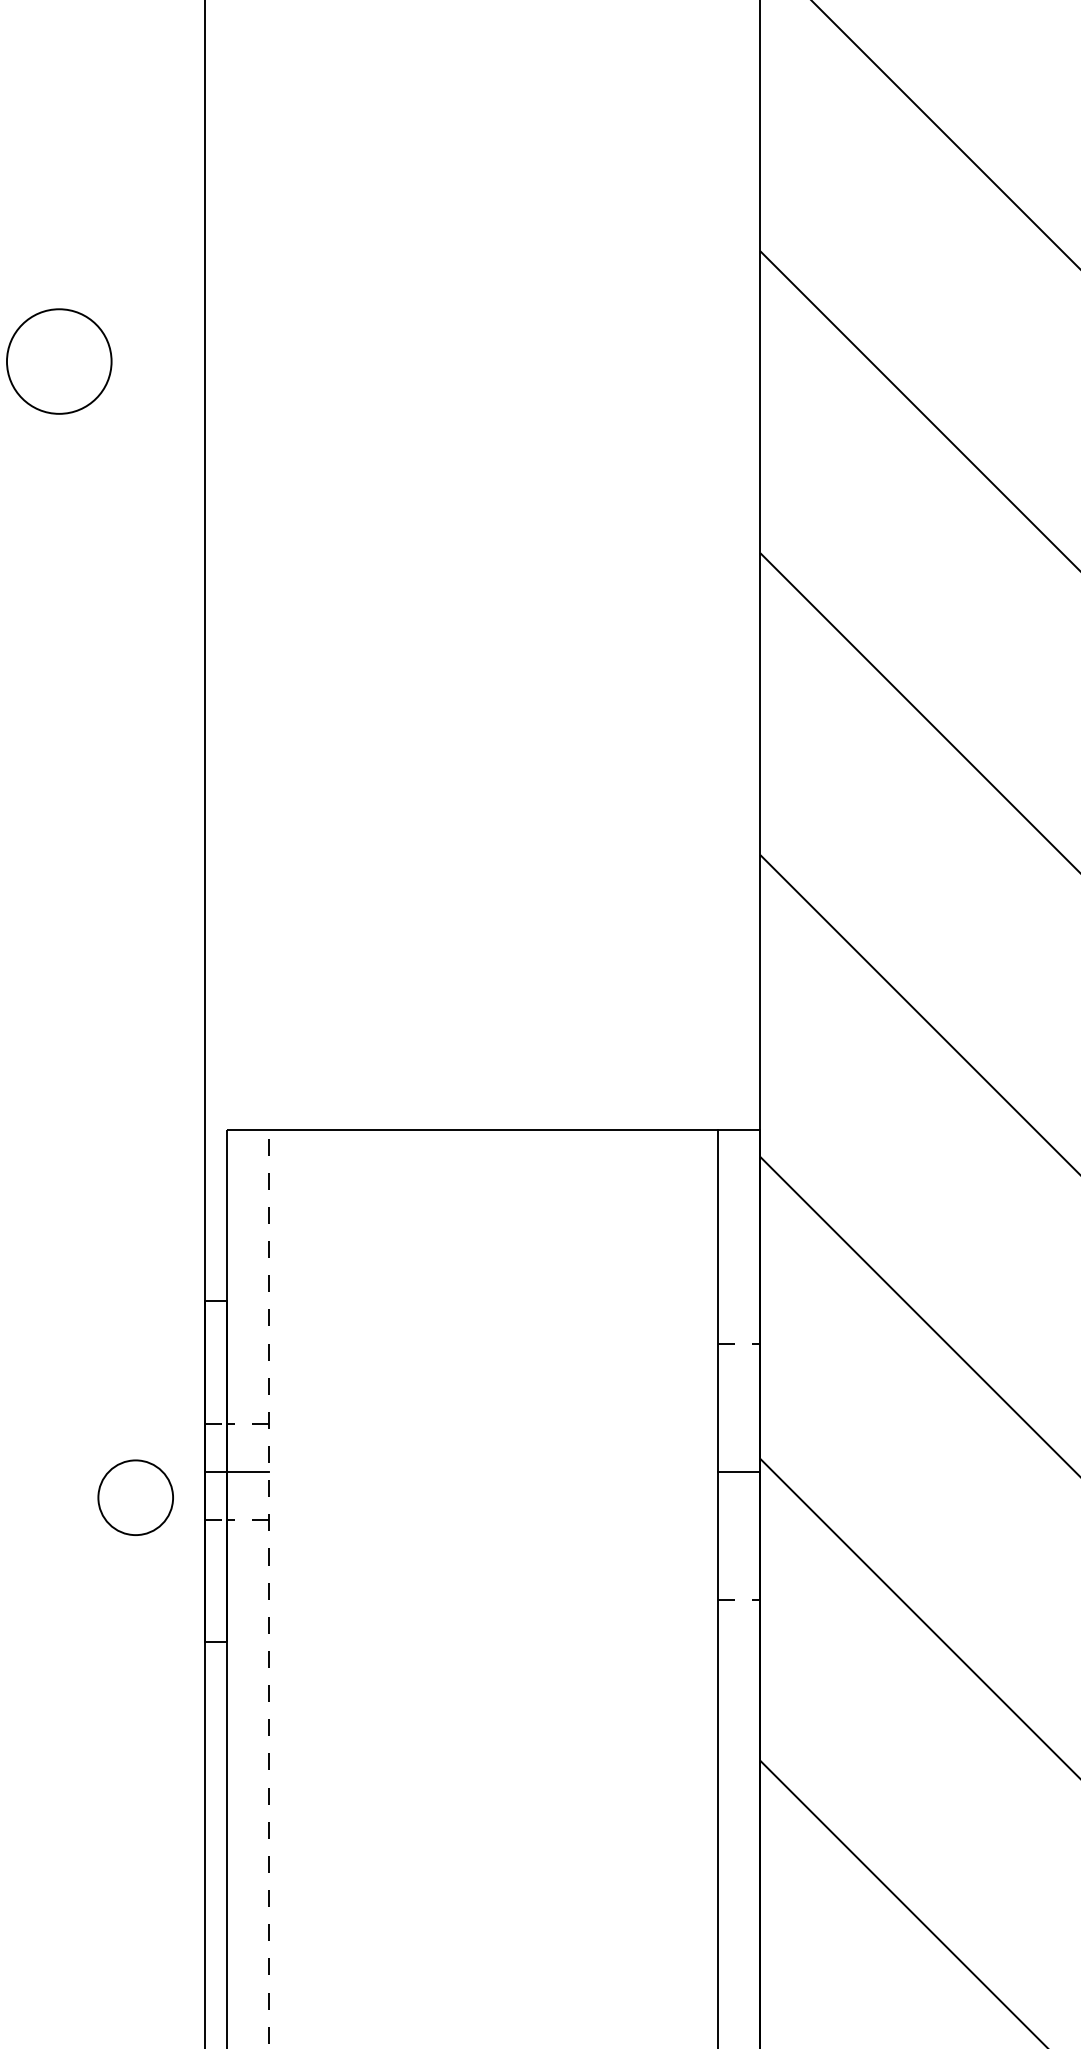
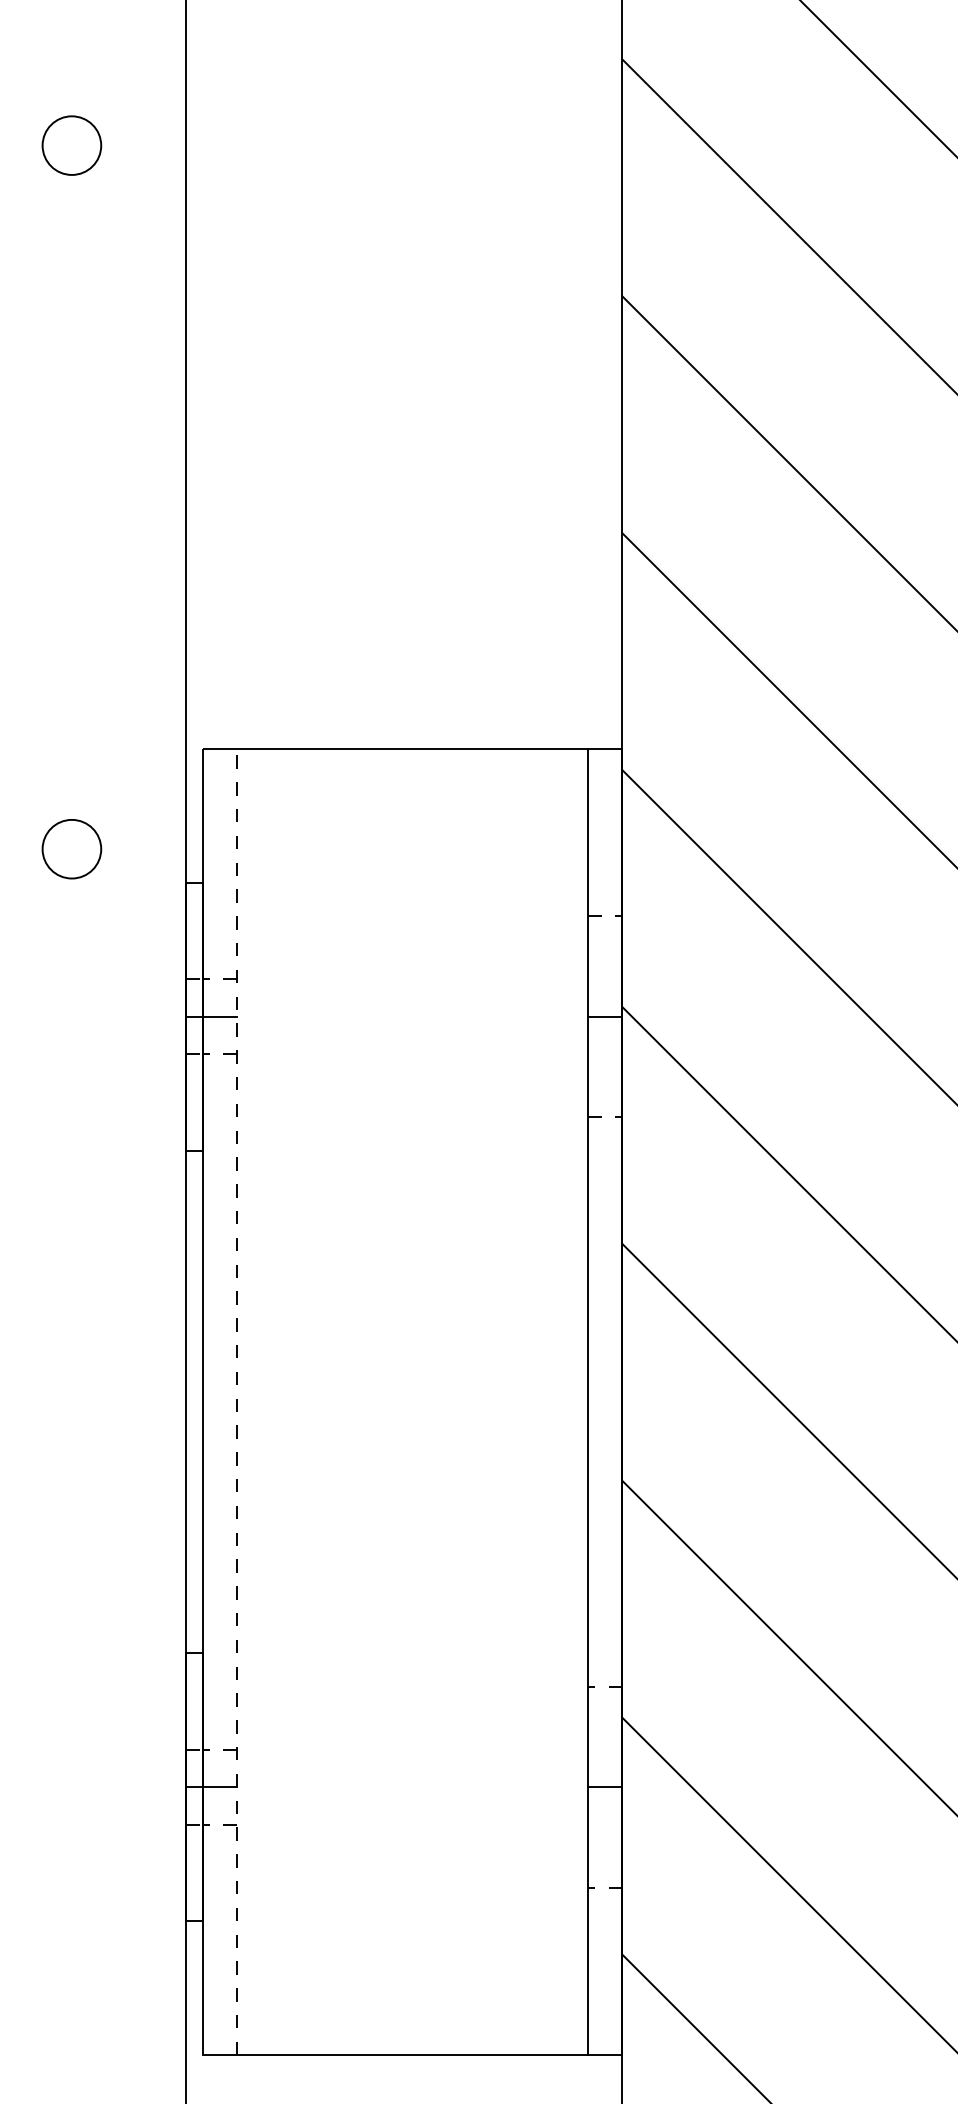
circle: (58, 361) -> (71, 145), size x0.71
circle: (135, 1498) -> (71, 849), moved

